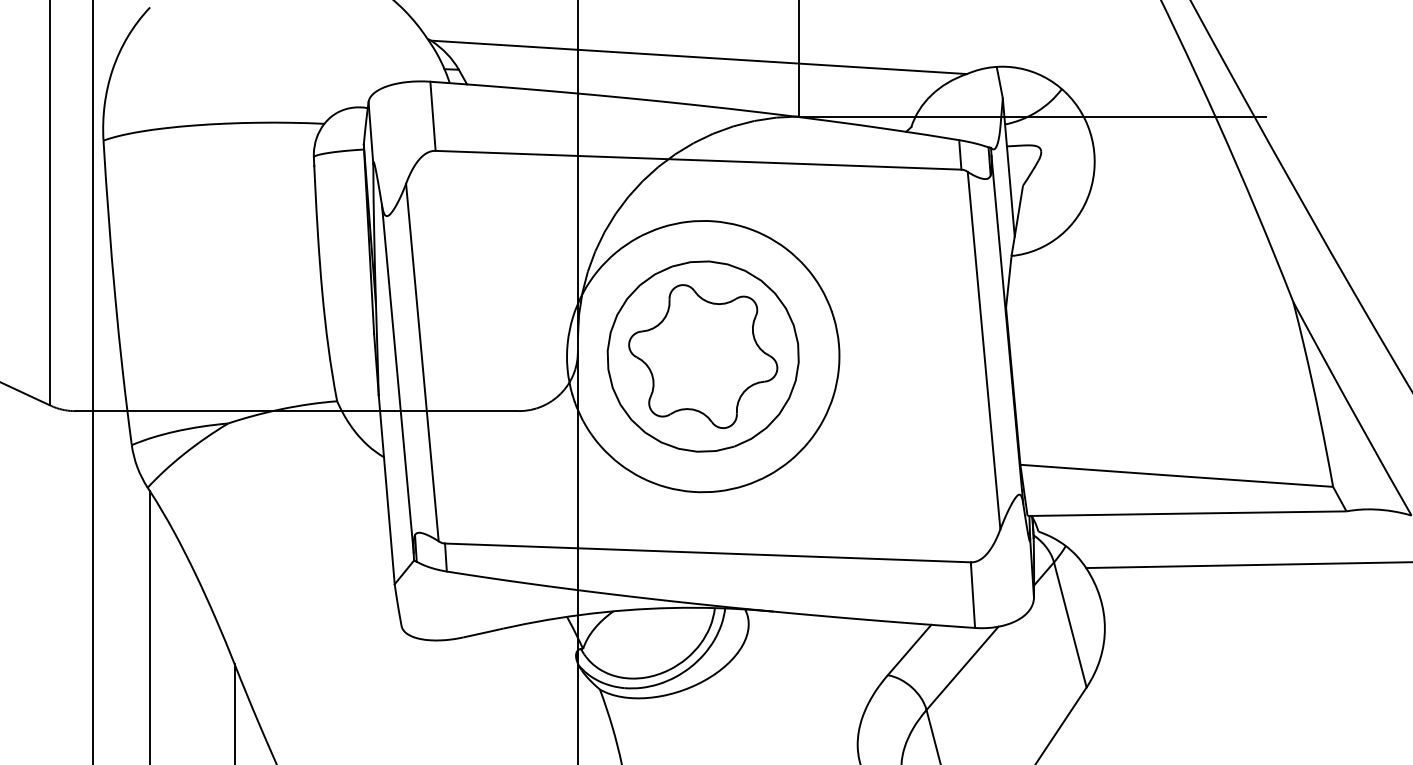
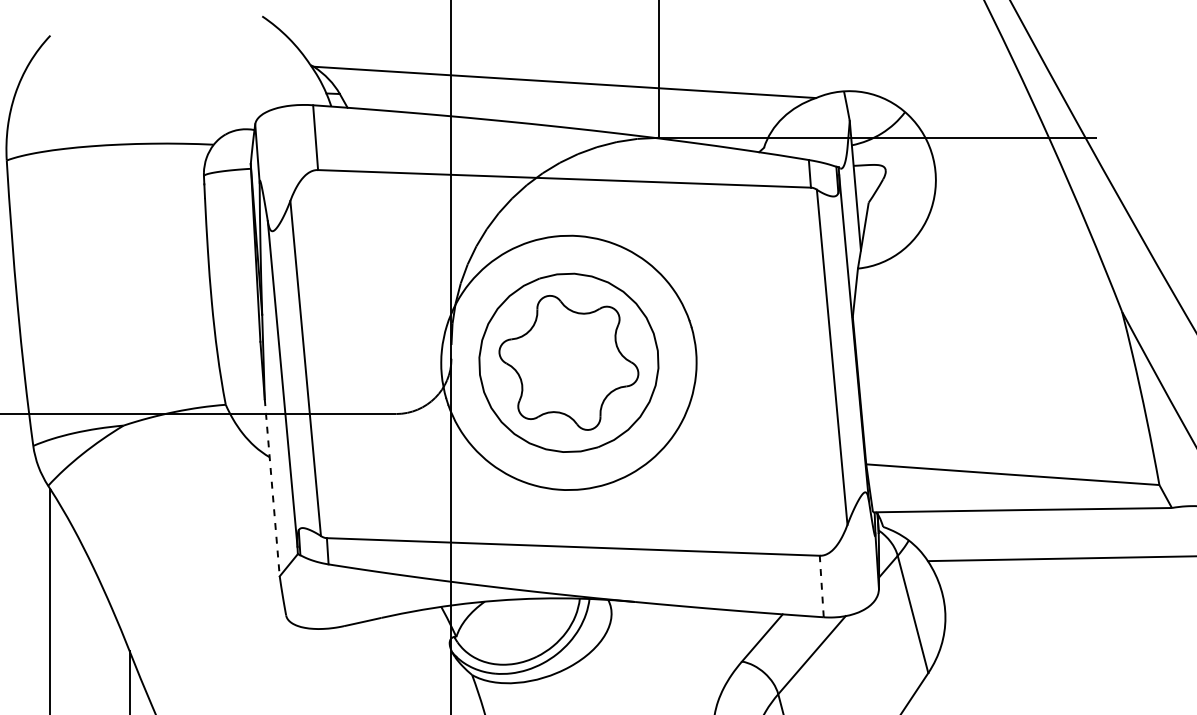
line: (386, 489) -> (272, 487), solid -> dashed
line: (972, 595) -> (821, 586), solid -> dashed

